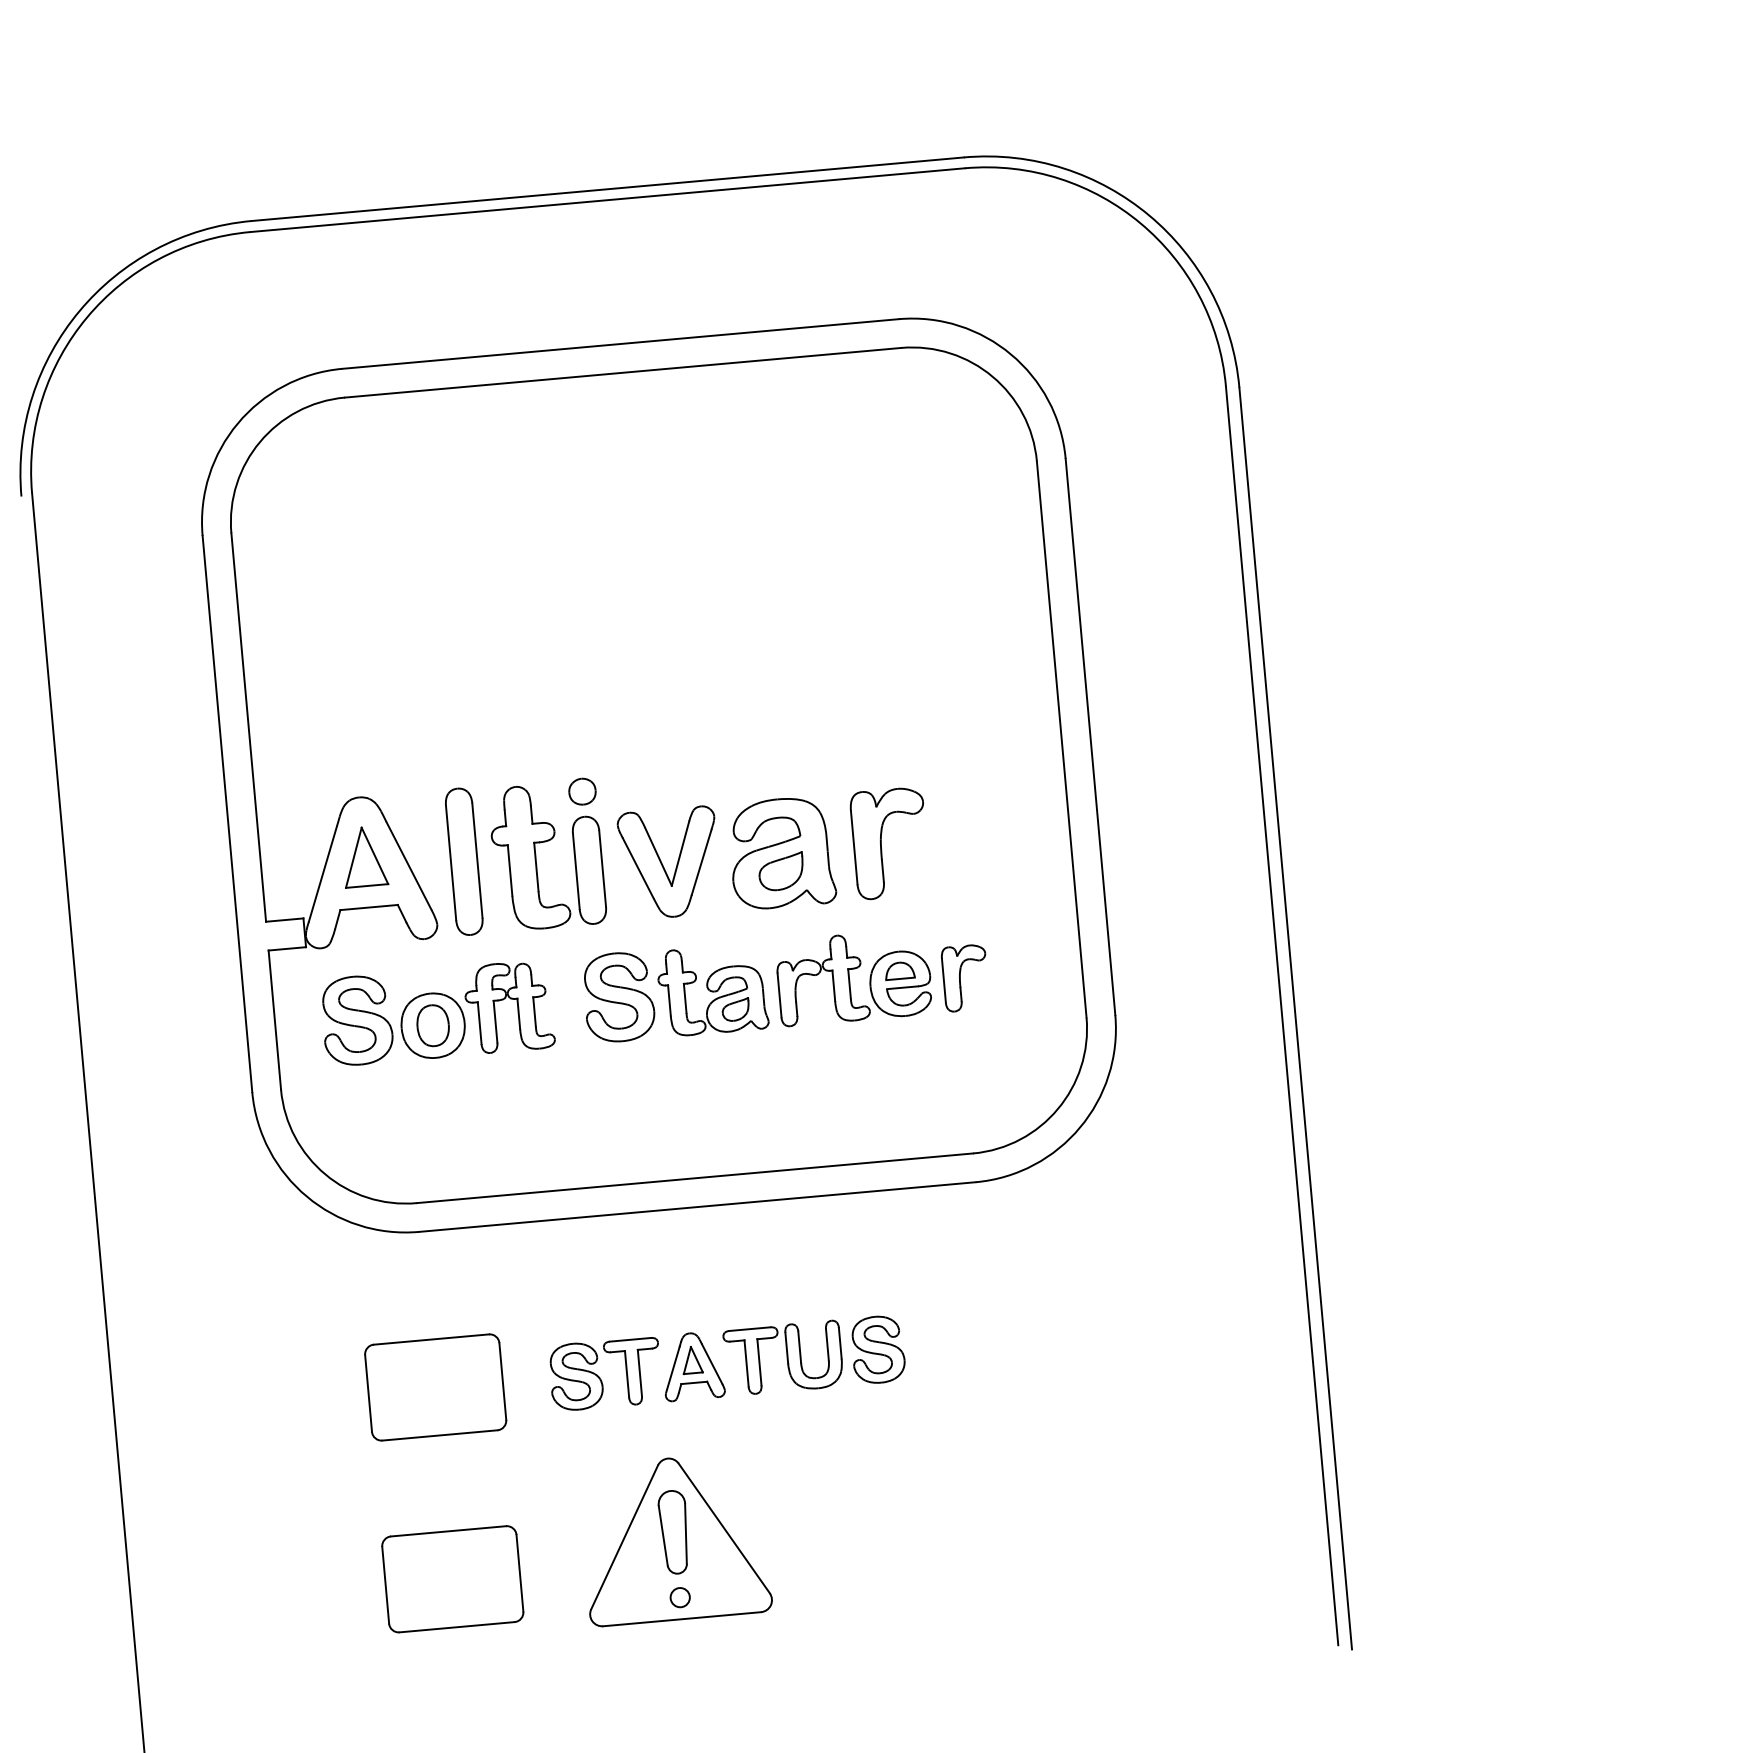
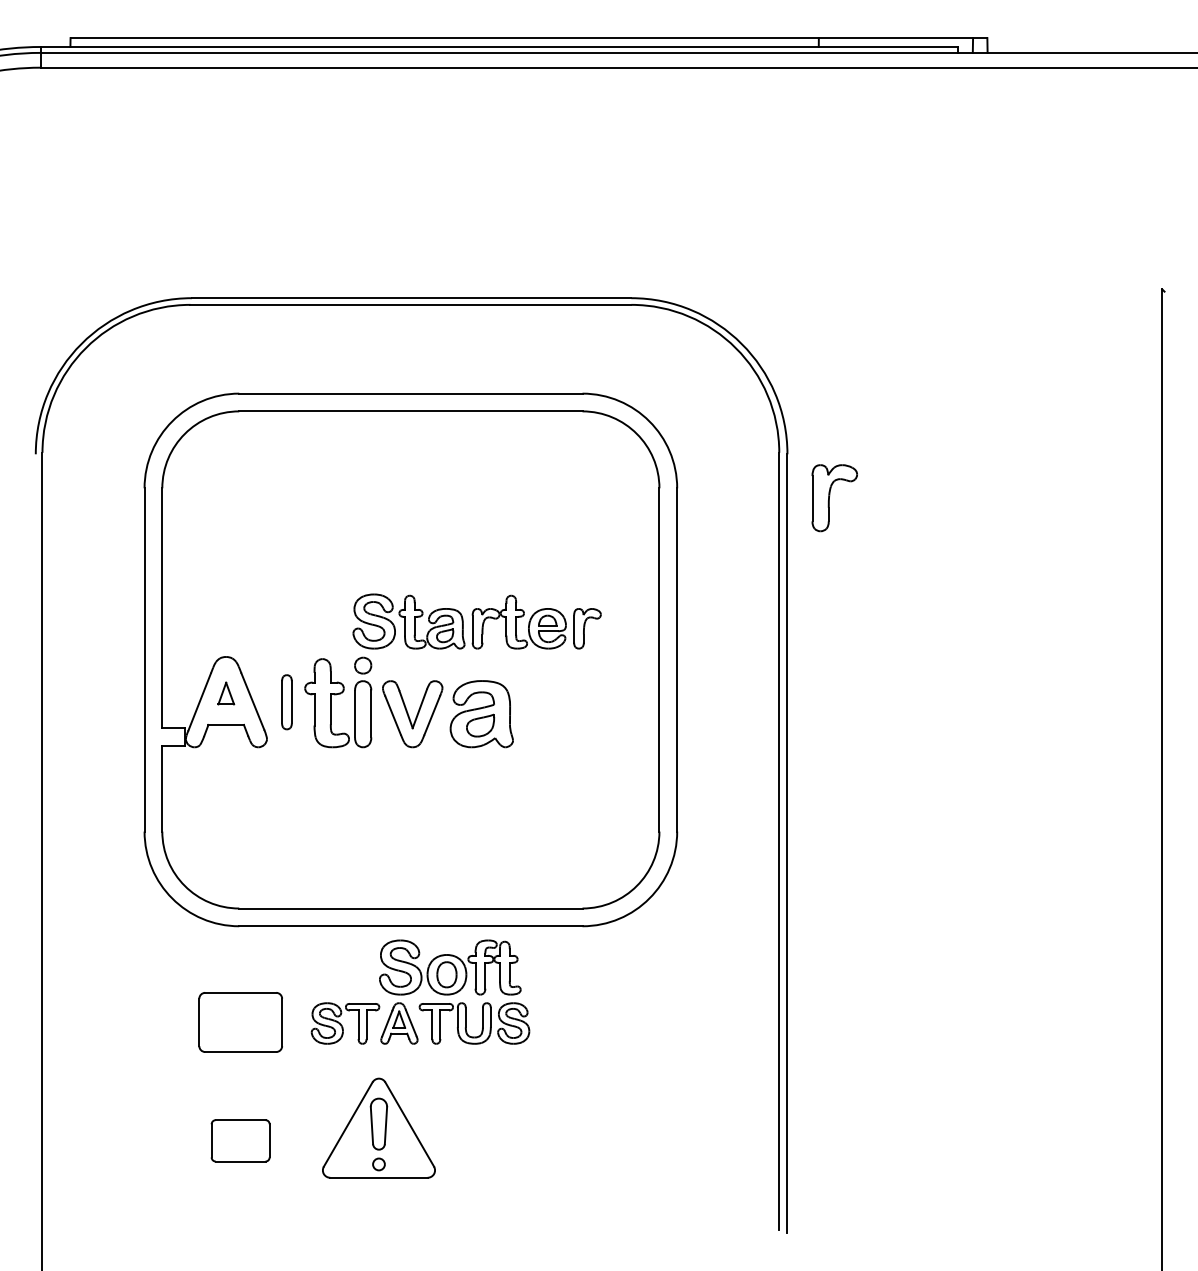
part: (889, 844) -> (834, 498), moved
part: (365, 856) -> (226, 693), size x0.6
part: (463, 862) -> (286, 702), size x0.6
part: (784, 982) -> (476, 621), moved
part: (437, 1013) -> (450, 967), moved
part: (452, 1578) -> (240, 1140), size x0.7

